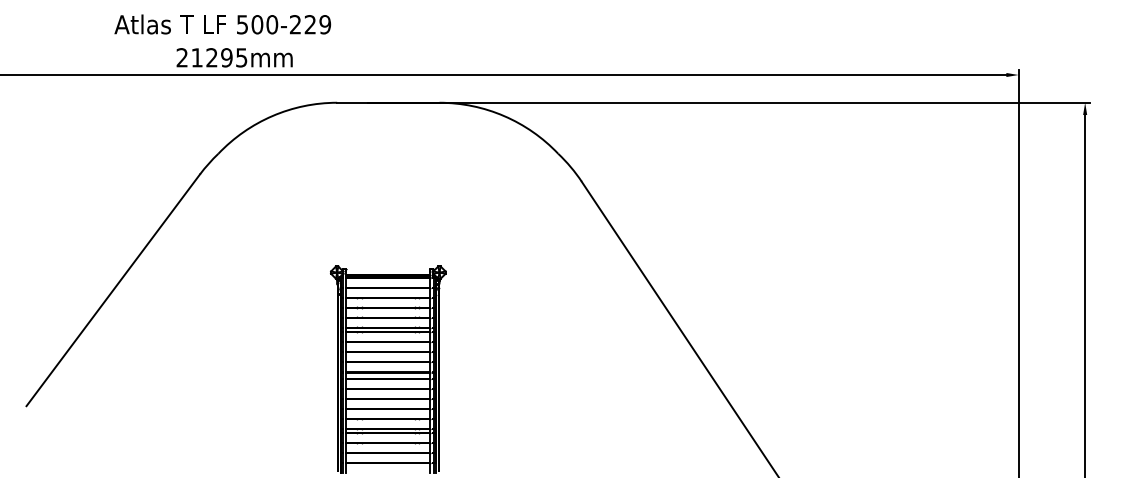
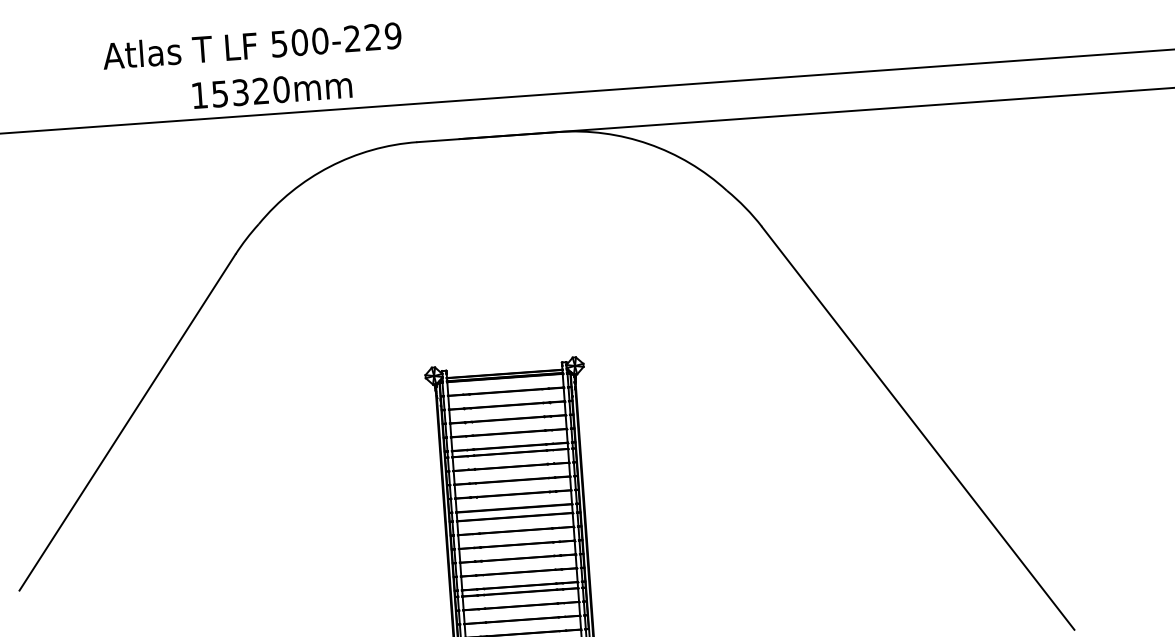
text: (211, 57) -> (239, 92), 21295mm -> 15320mm

